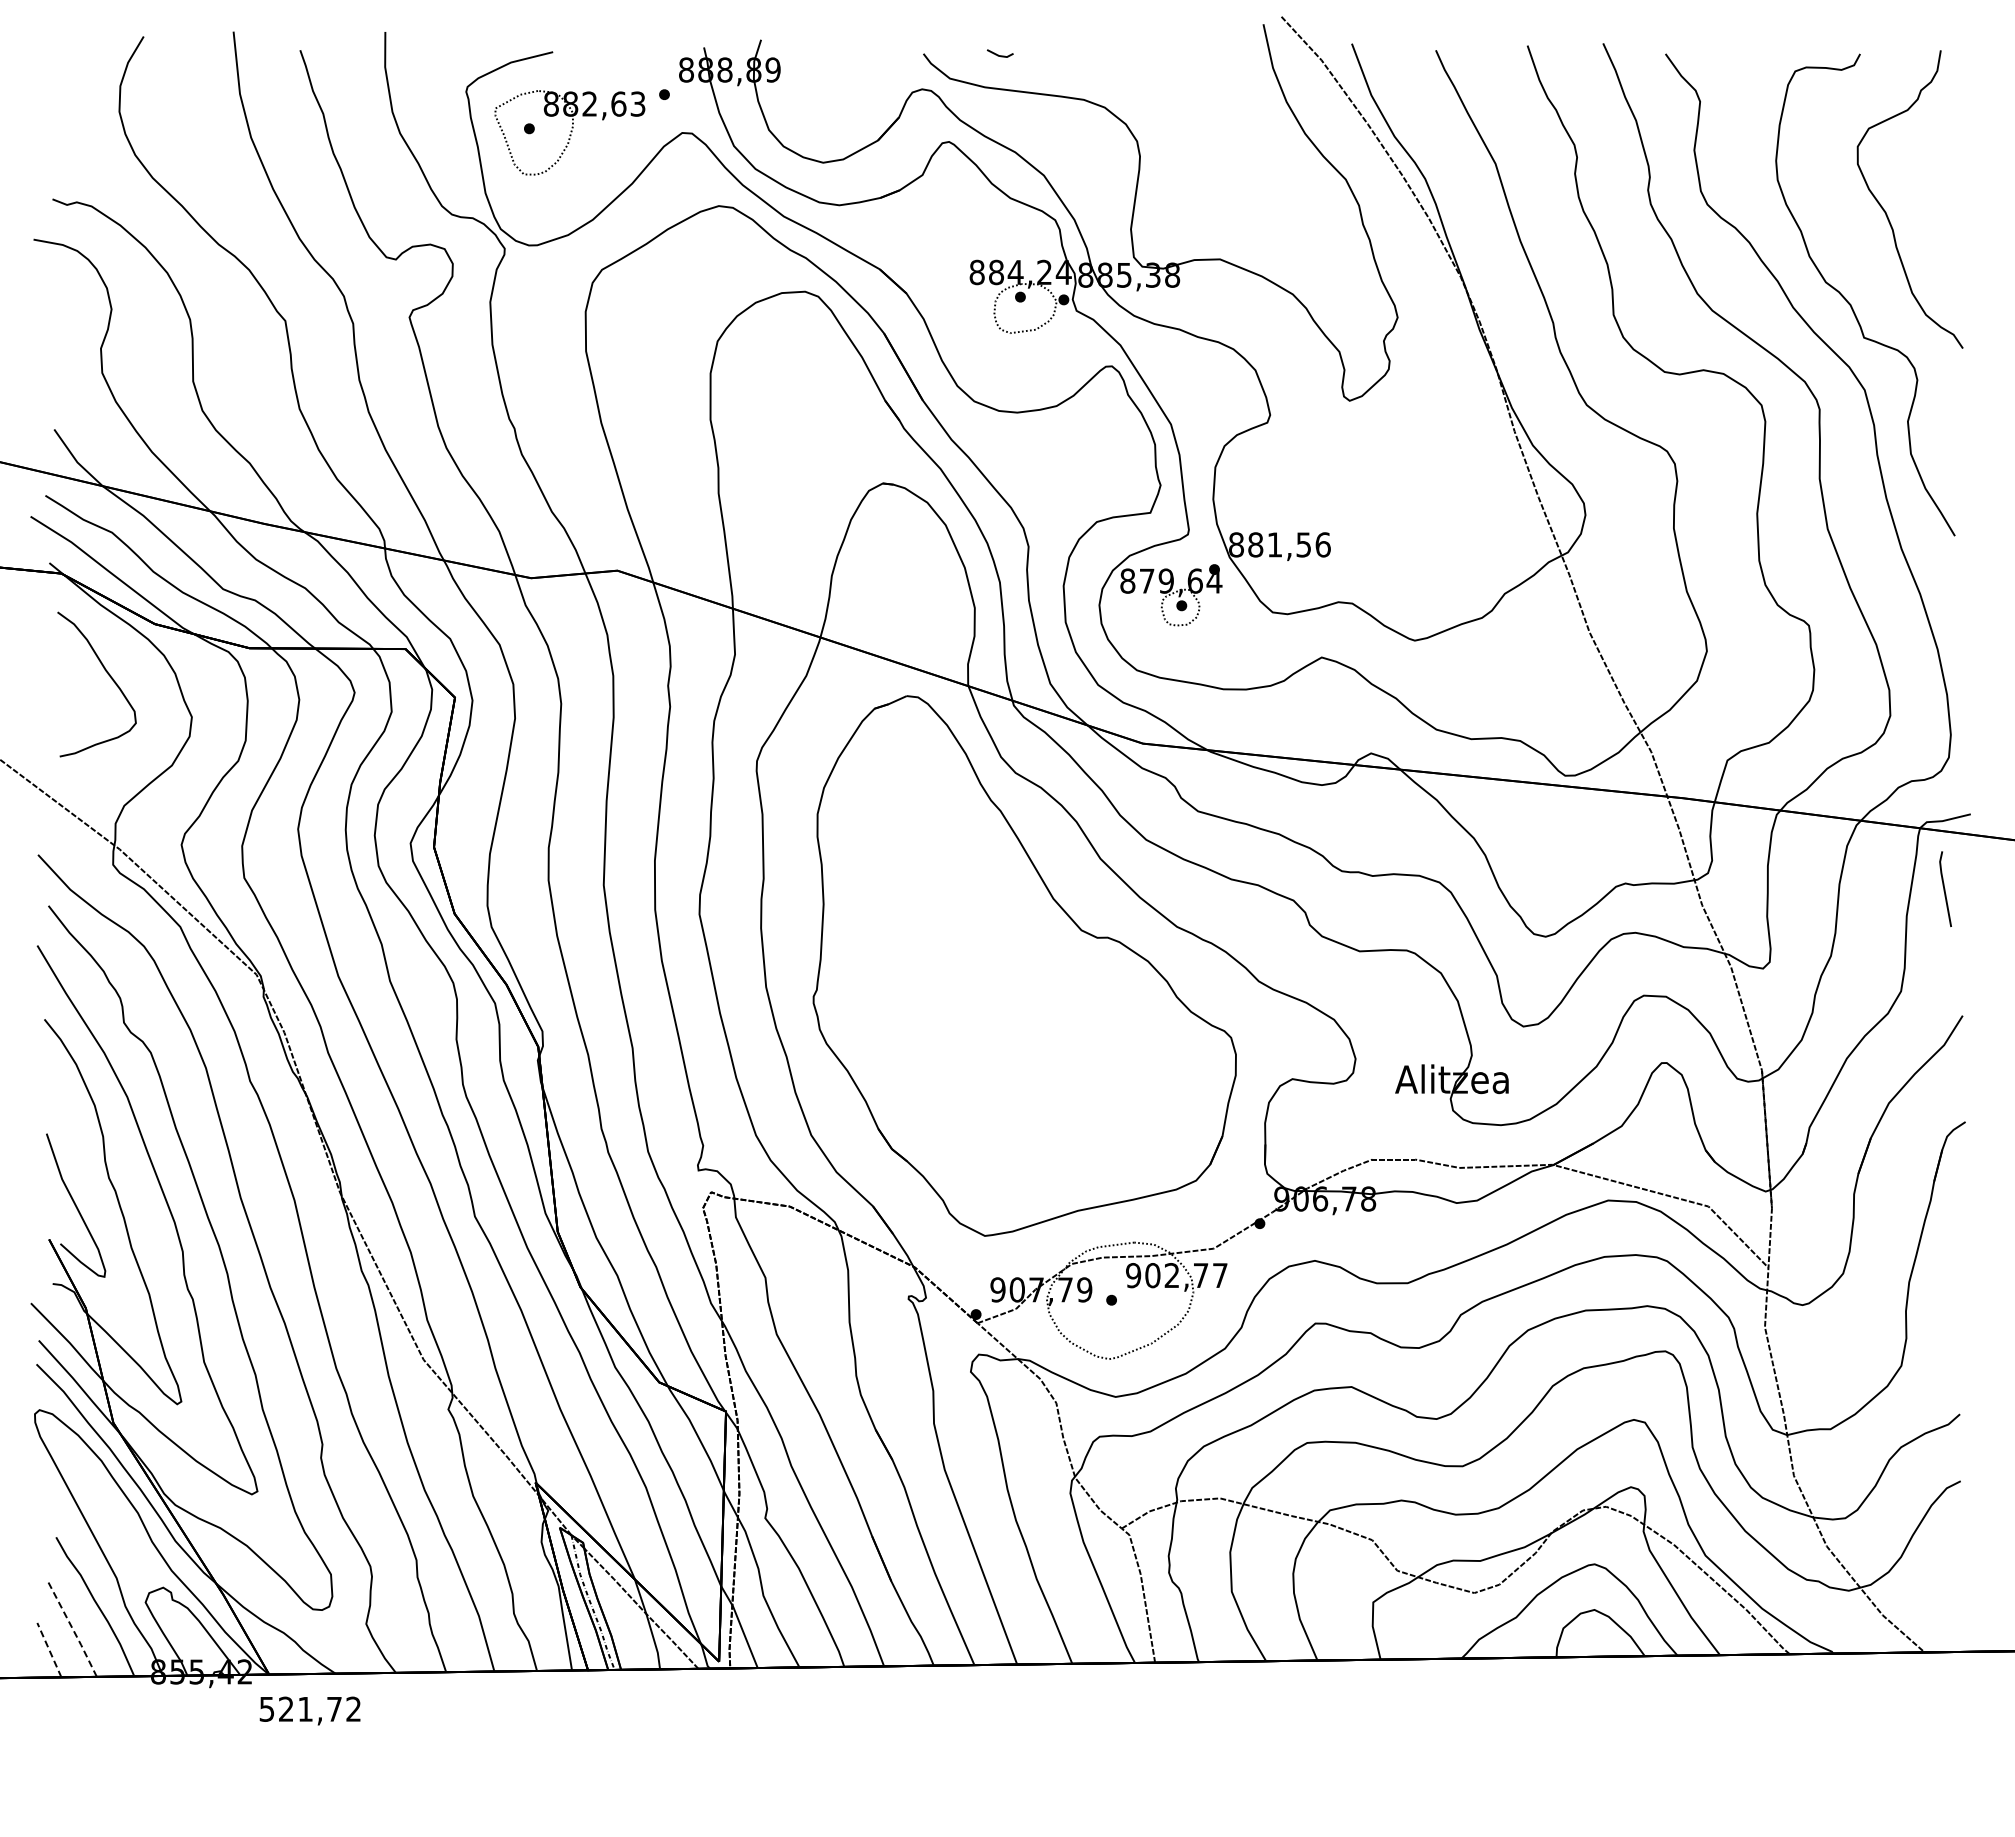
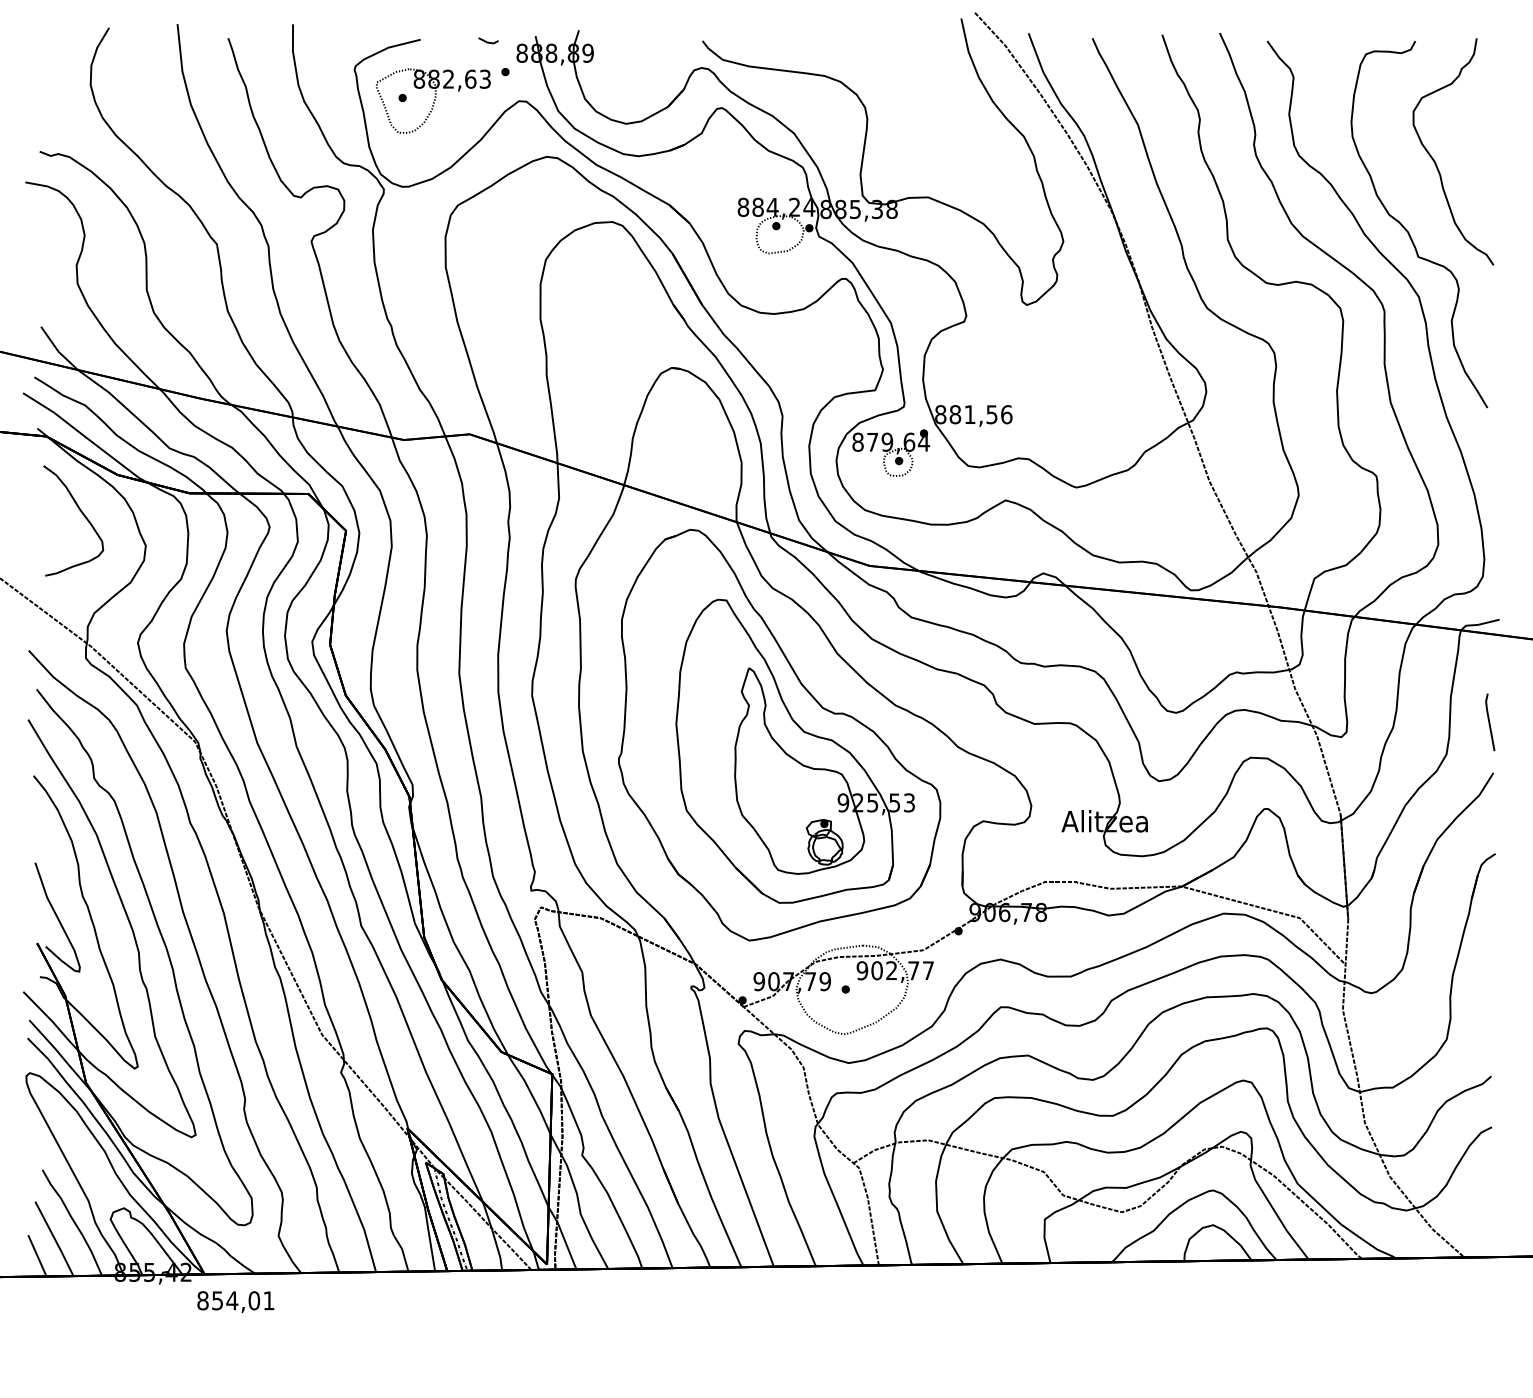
line: (1000, 55) -> (488, 42), moved
line: (1945, 889) -> (1490, 722), moved
part: (1045, 987) -> (795, 751), added
line: (72, 1628) -> (54, 1239), dashed -> solid
line: (49, 1650) -> (37, 1256), dashed -> solid
text: (309, 1708) -> (235, 1300), 521,72 -> 854,01

